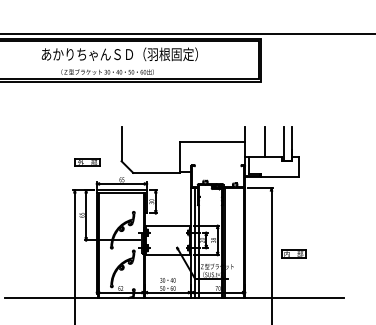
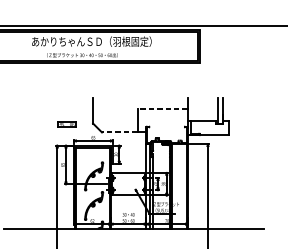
line: (212, 141) -> (162, 108), solid -> dashed
line: (264, 142) -> (202, 109), removed
line: (155, 172) -> (119, 132), solid -> dashed
part: (293, 253) -> (224, 194), removed

